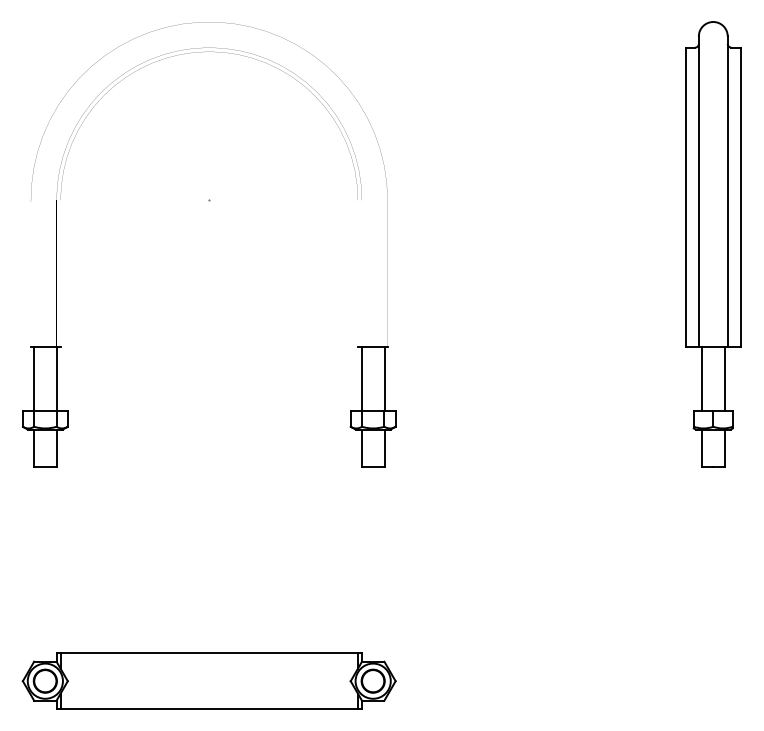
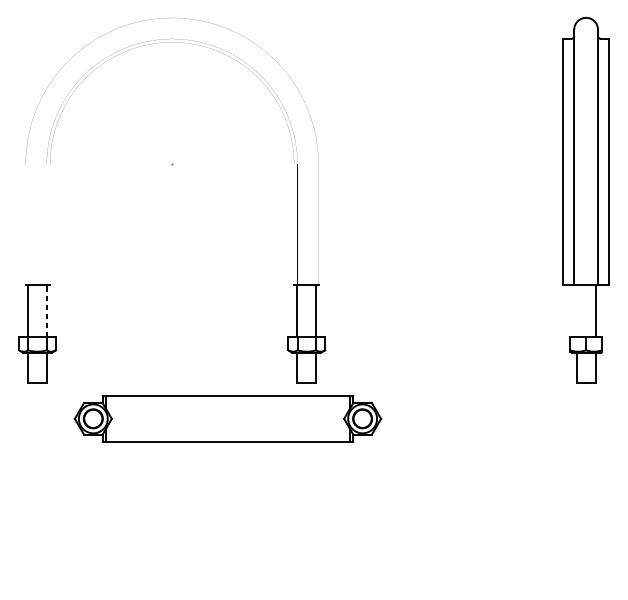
line: (56, 379) -> (46, 311), solid -> dashed
line: (701, 379) -> (576, 311), removed
part: (208, 680) -> (227, 418), moved

